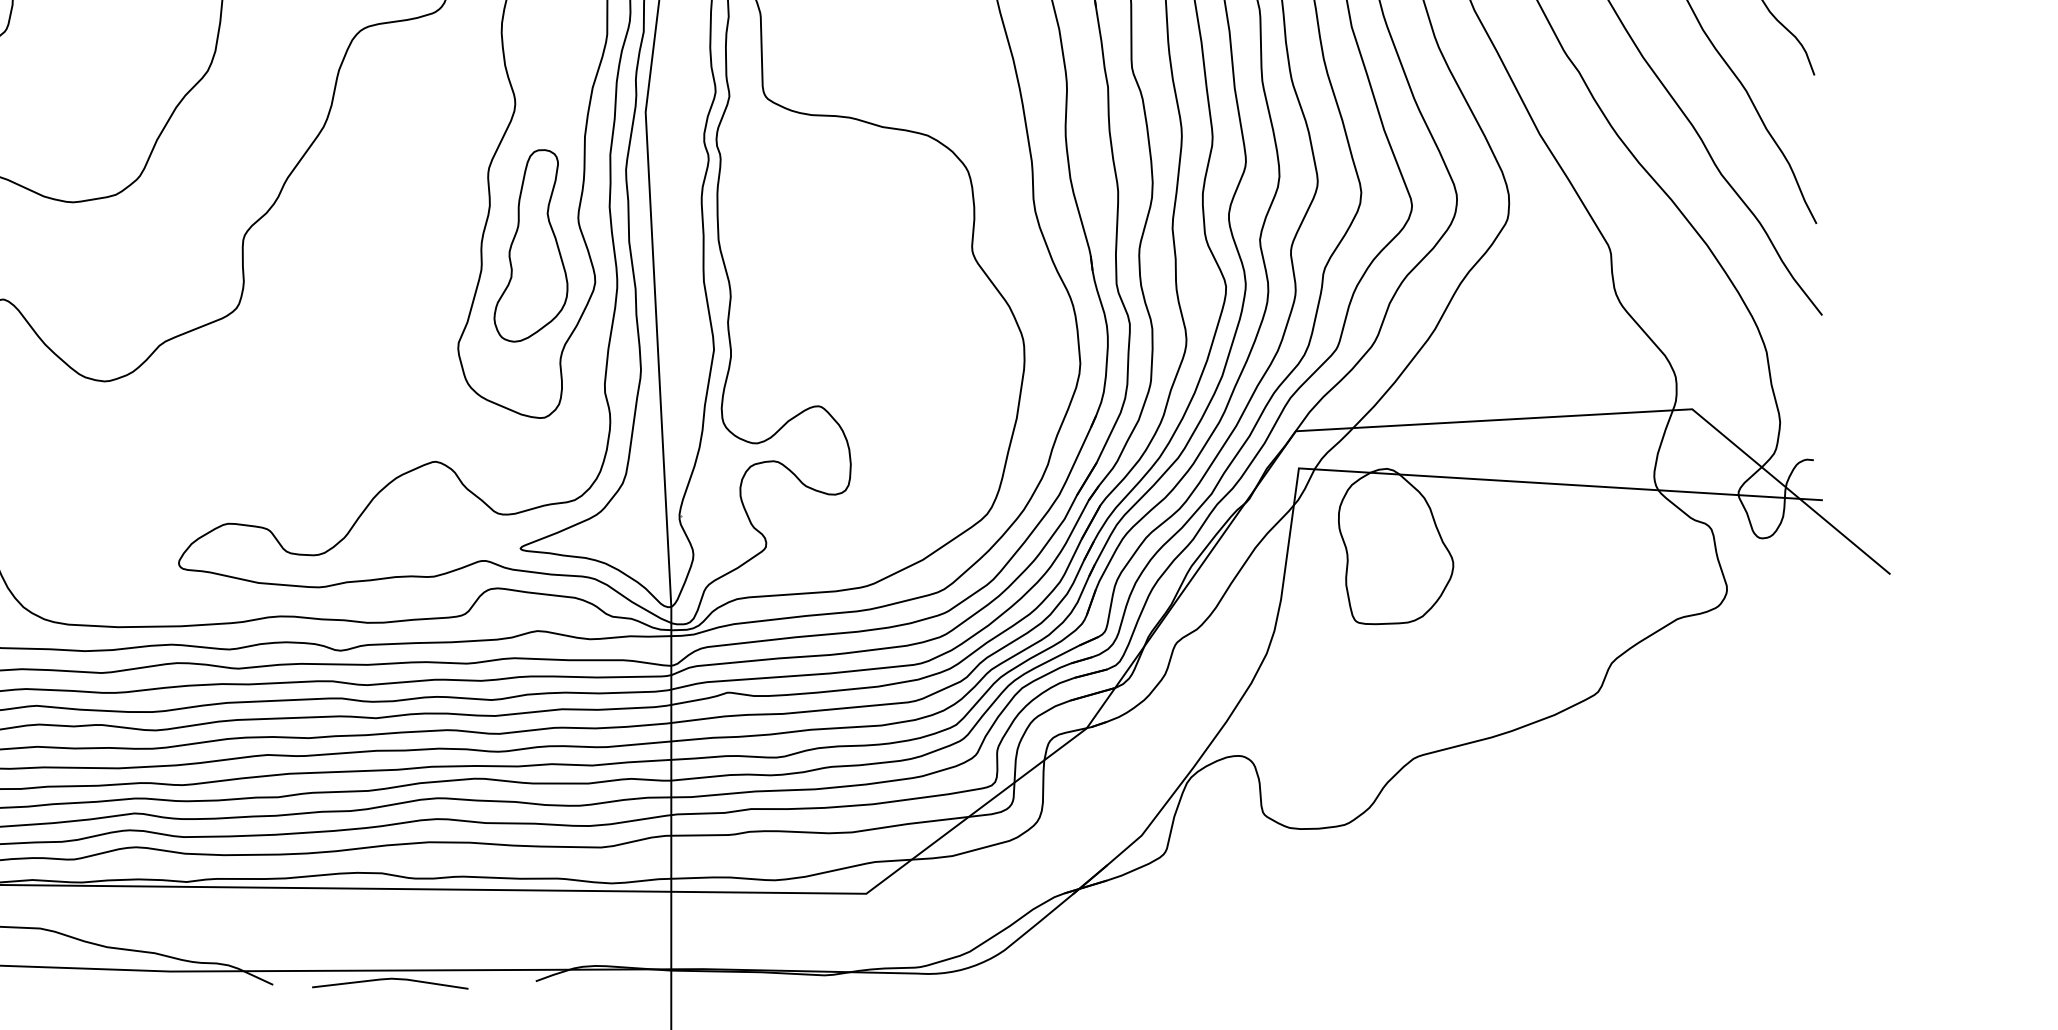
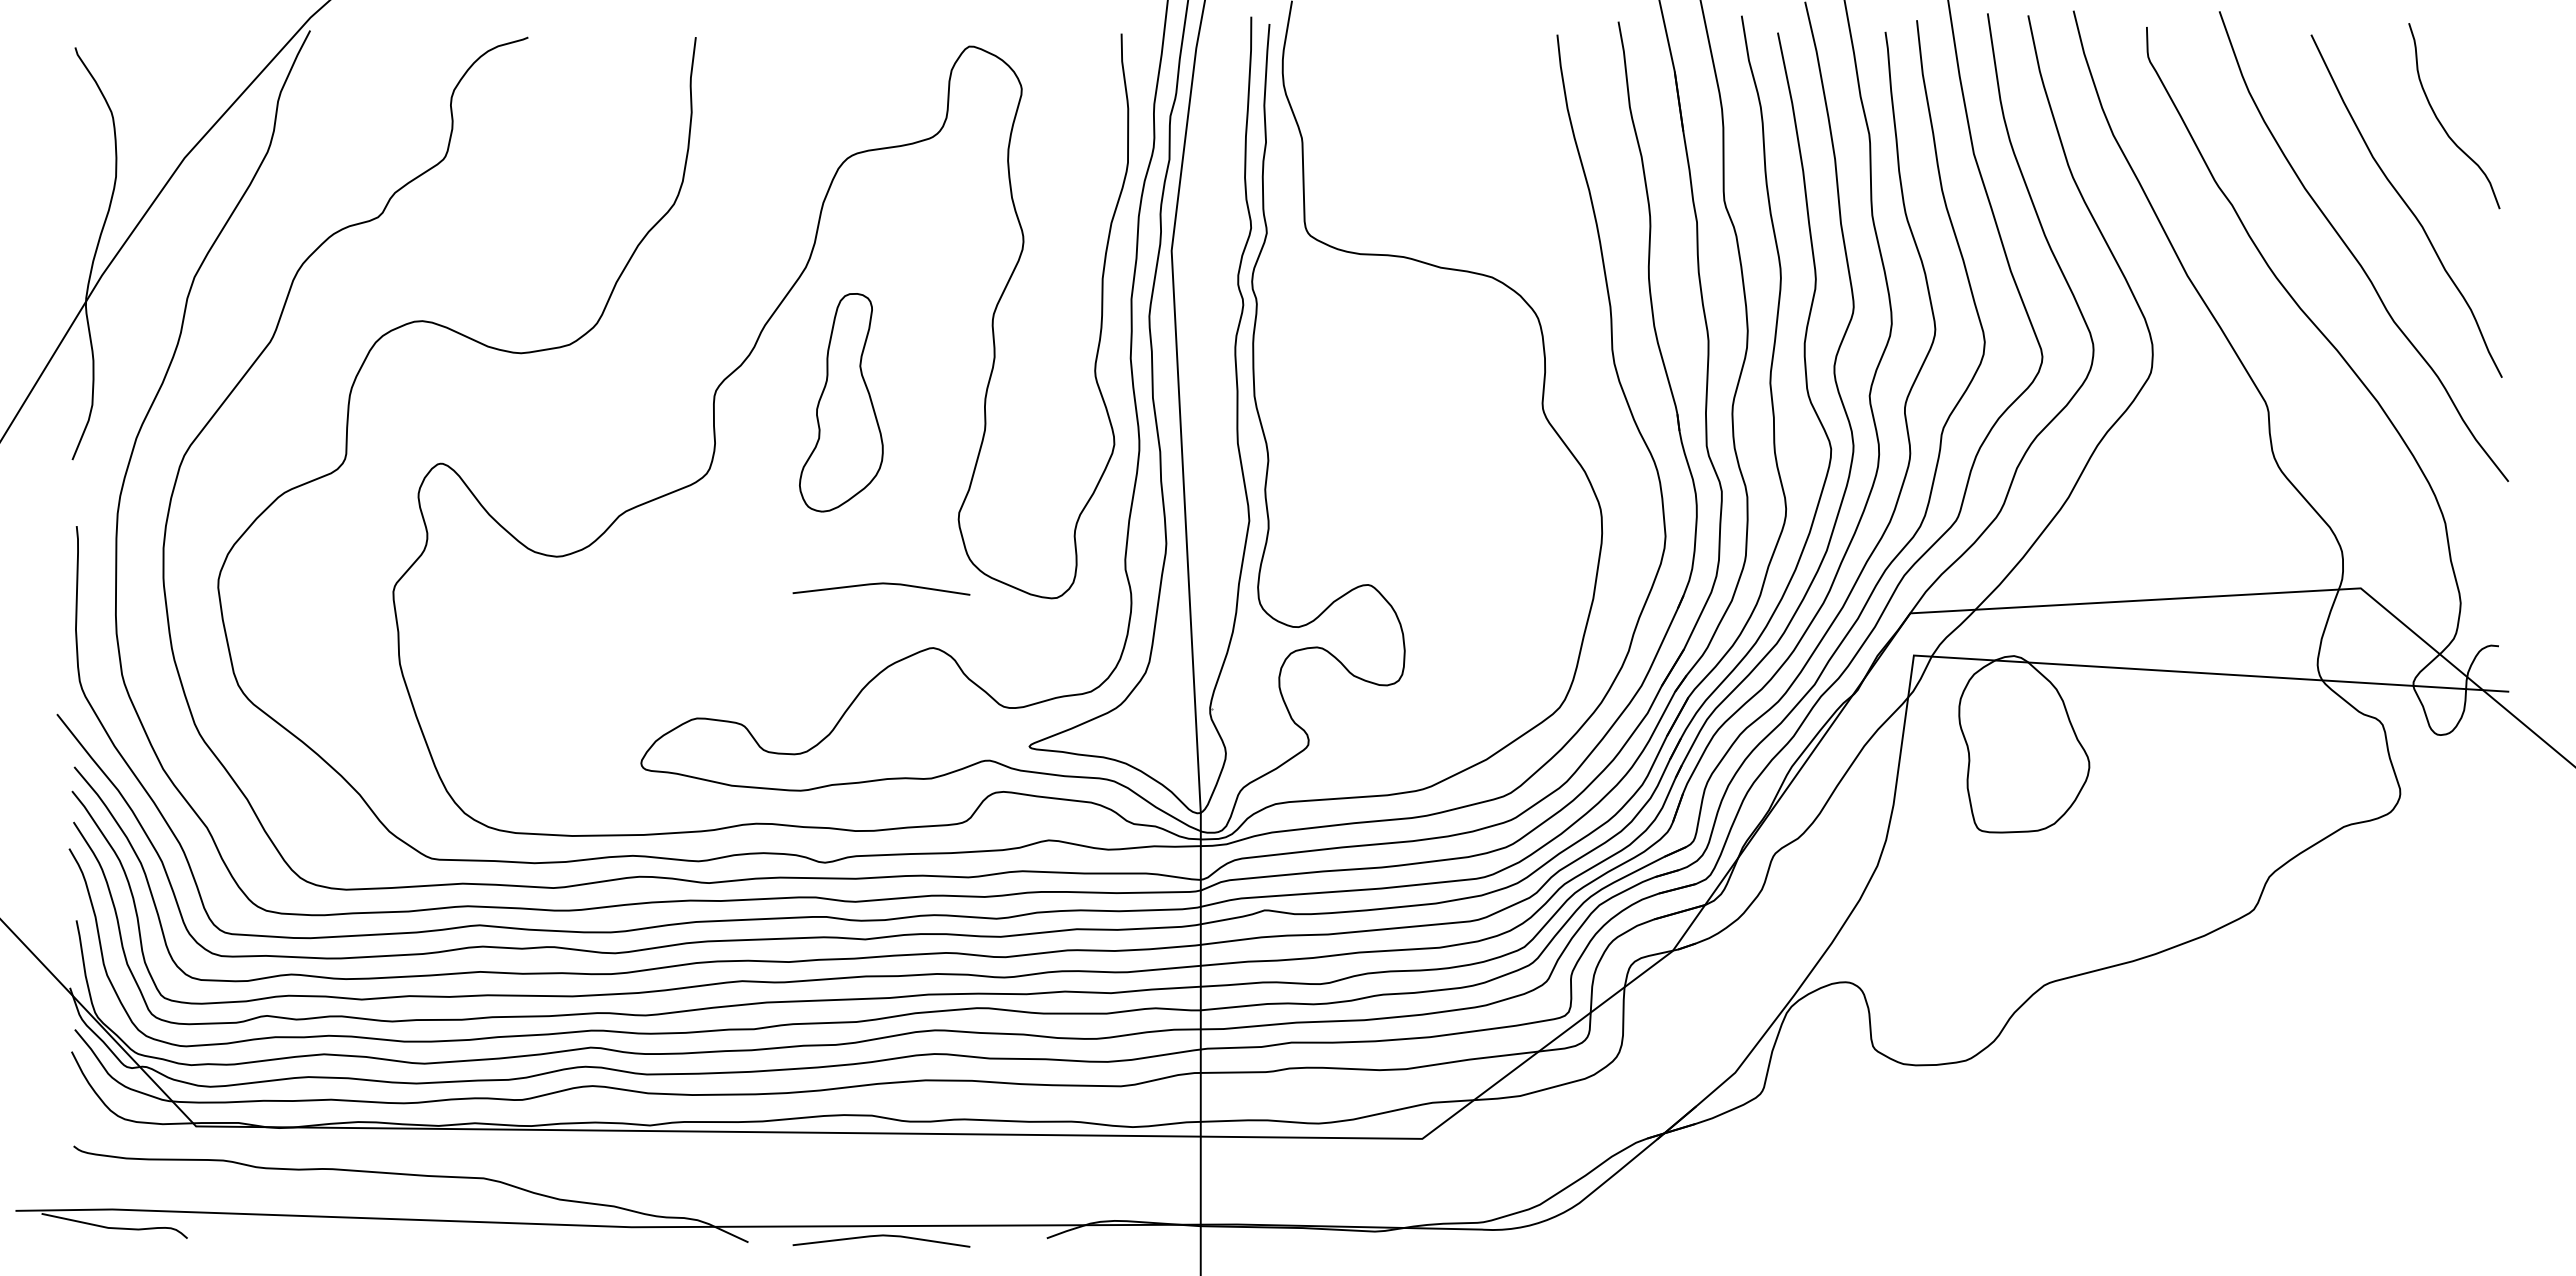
part: (531, 245) -> (841, 402), moved
line: (390, 405) -> (881, 584), added

